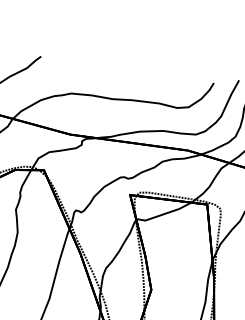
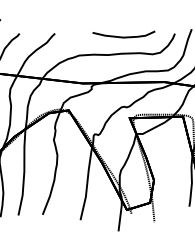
curve: (139, 75) -> (123, 36), added

